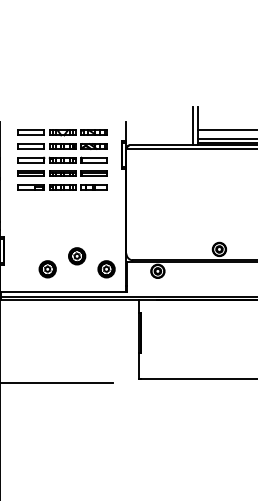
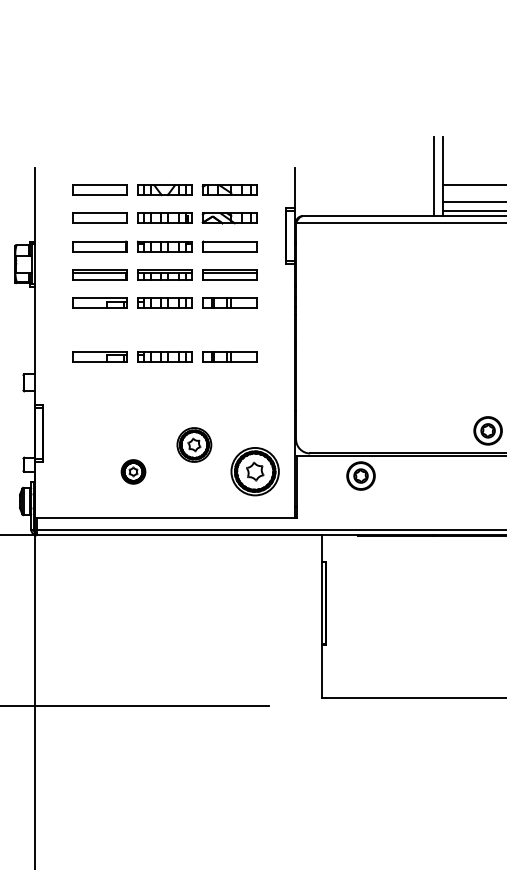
part: (62, 213) -> (164, 356), added
part: (47, 269) -> (133, 472), size x0.7
part: (106, 269) -> (254, 472), size x1.4

